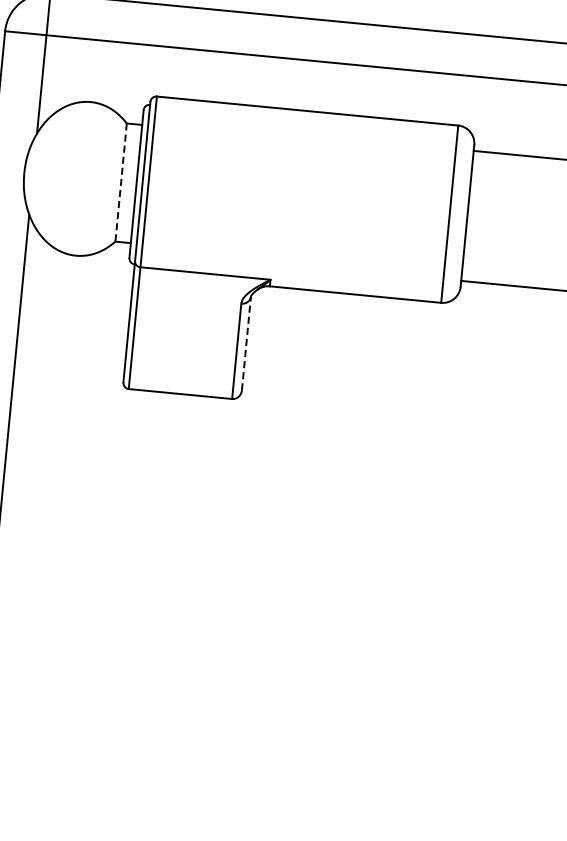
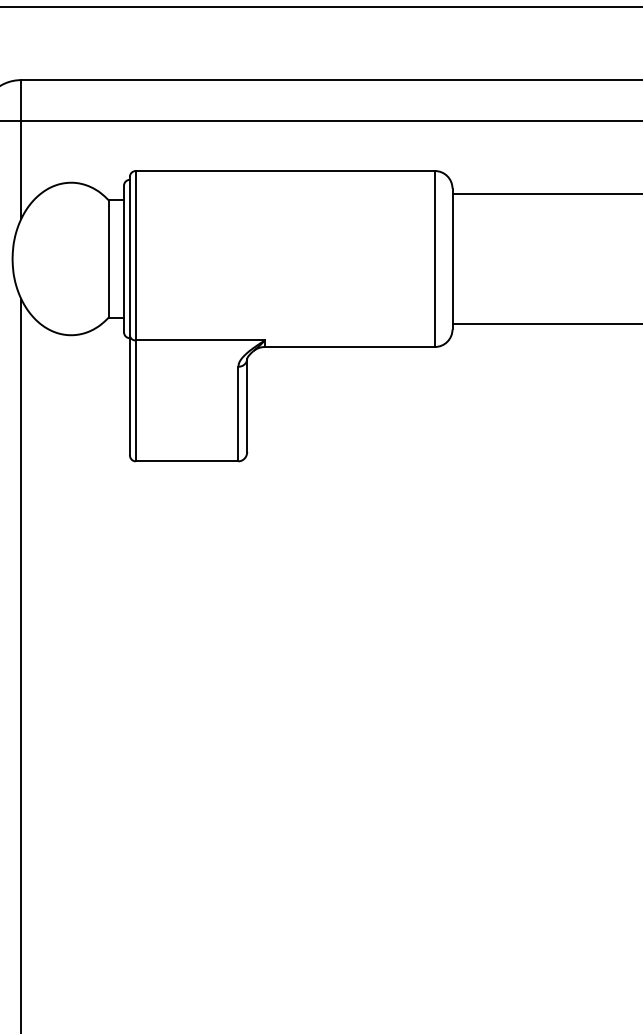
line: (120, 183) -> (108, 259), dashed -> solid
line: (246, 343) -> (247, 405), dashed -> solid

